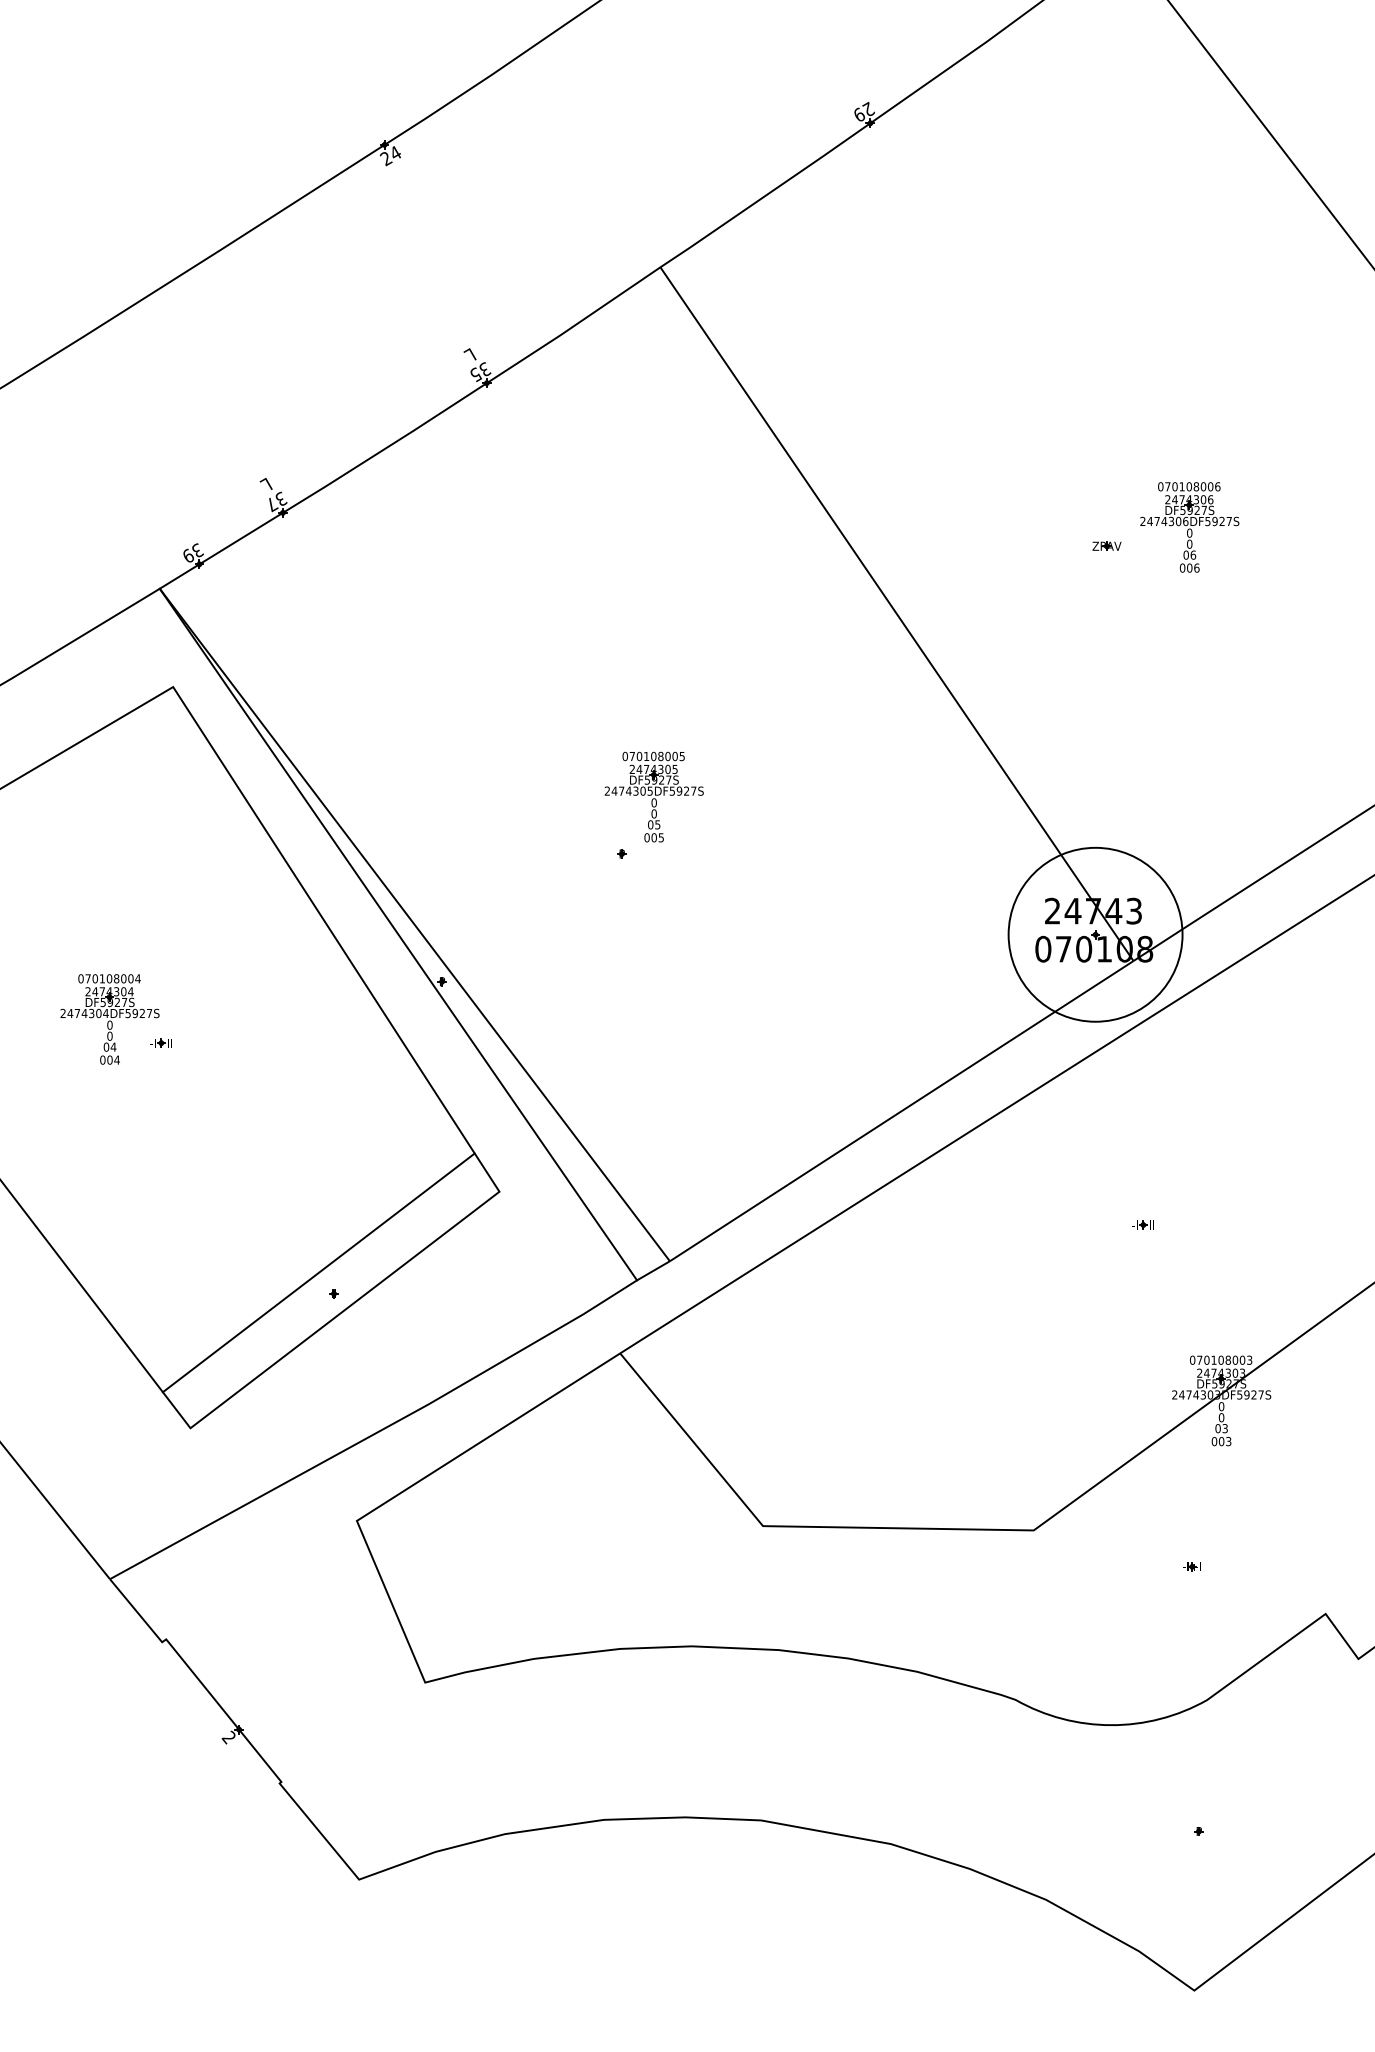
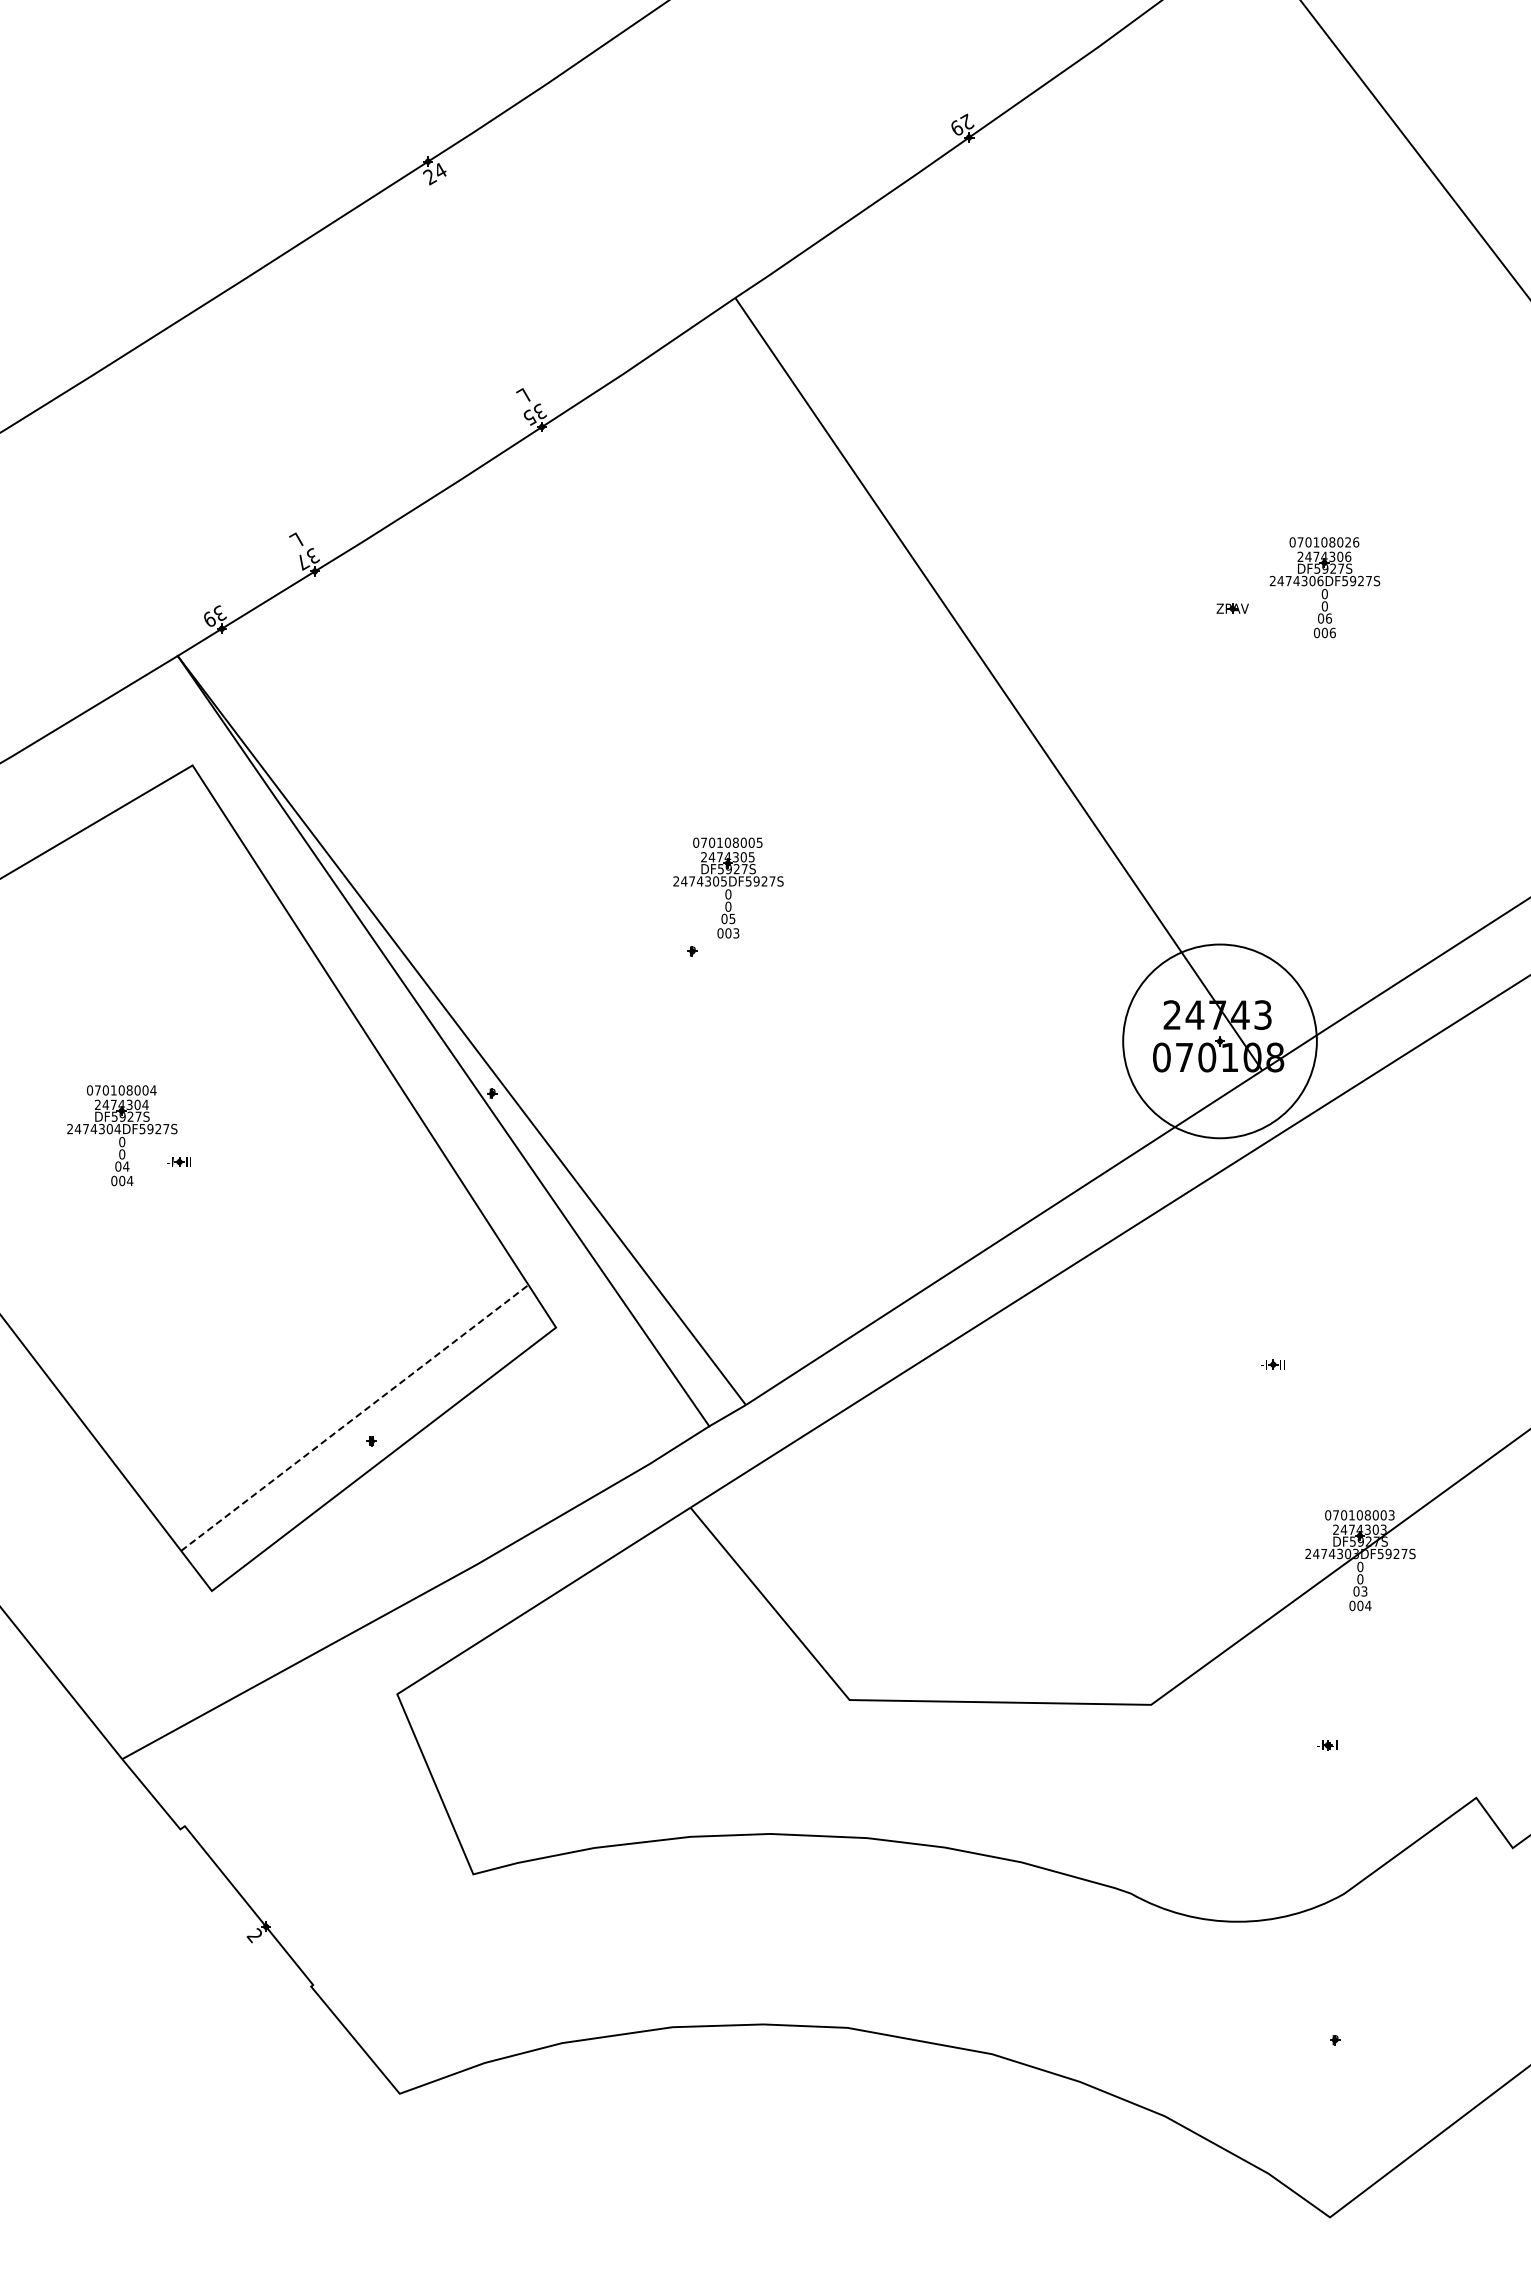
text: (1210, 486) -> (1348, 542), 070108006 -> 070108026
text: (661, 837) -> (736, 932), 005 -> 003
line: (318, 1272) -> (354, 1417), solid -> dashed
text: (1228, 1441) -> (1368, 1605), 003 -> 004

